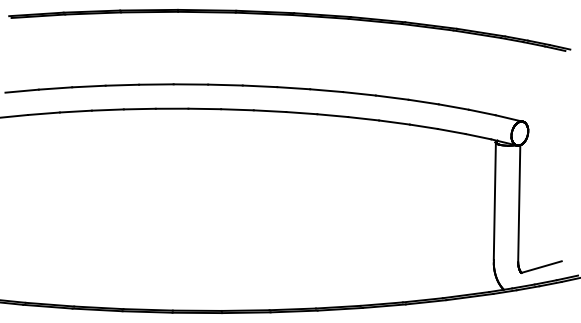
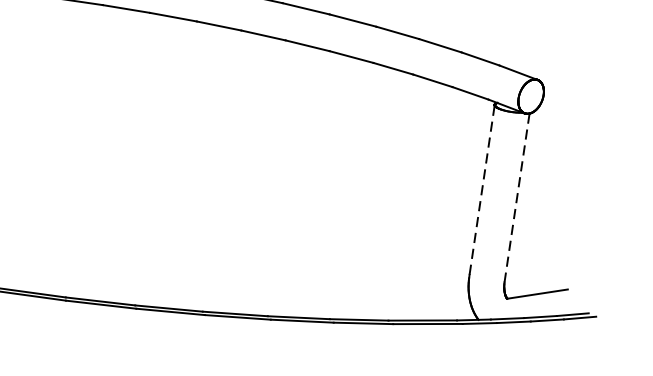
line: (494, 201) -> (481, 190), solid -> dashed
line: (519, 204) -> (517, 199), solid -> dashed

